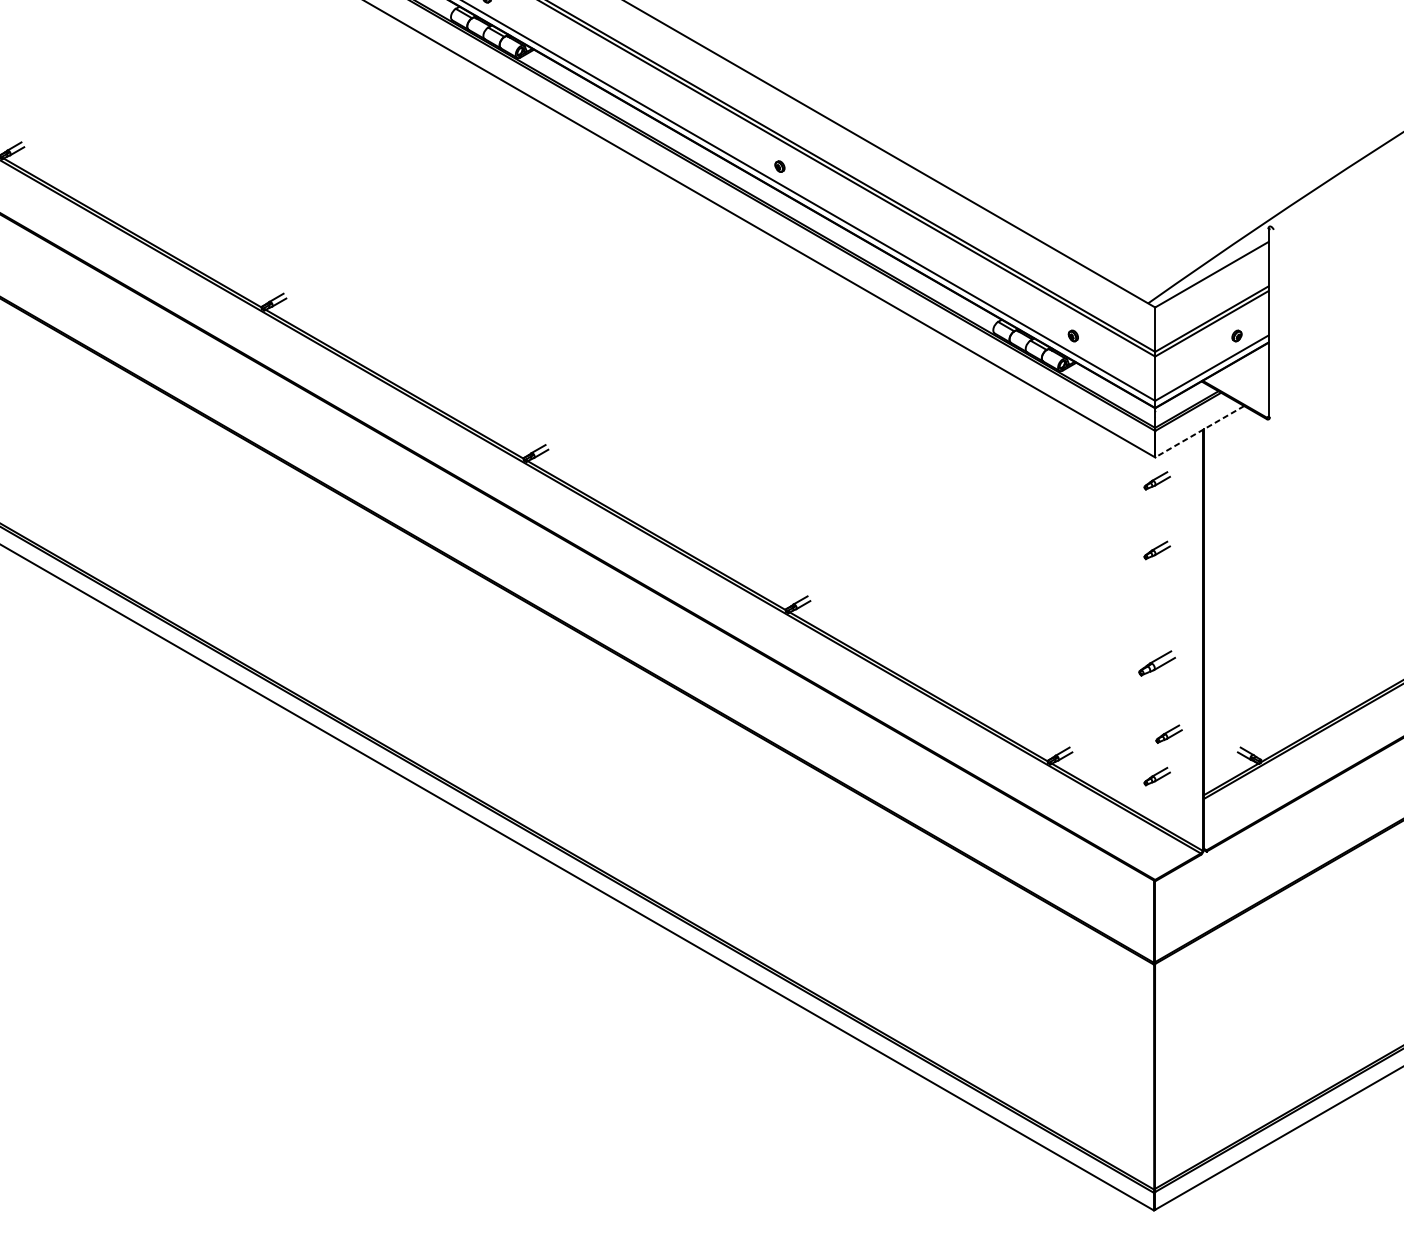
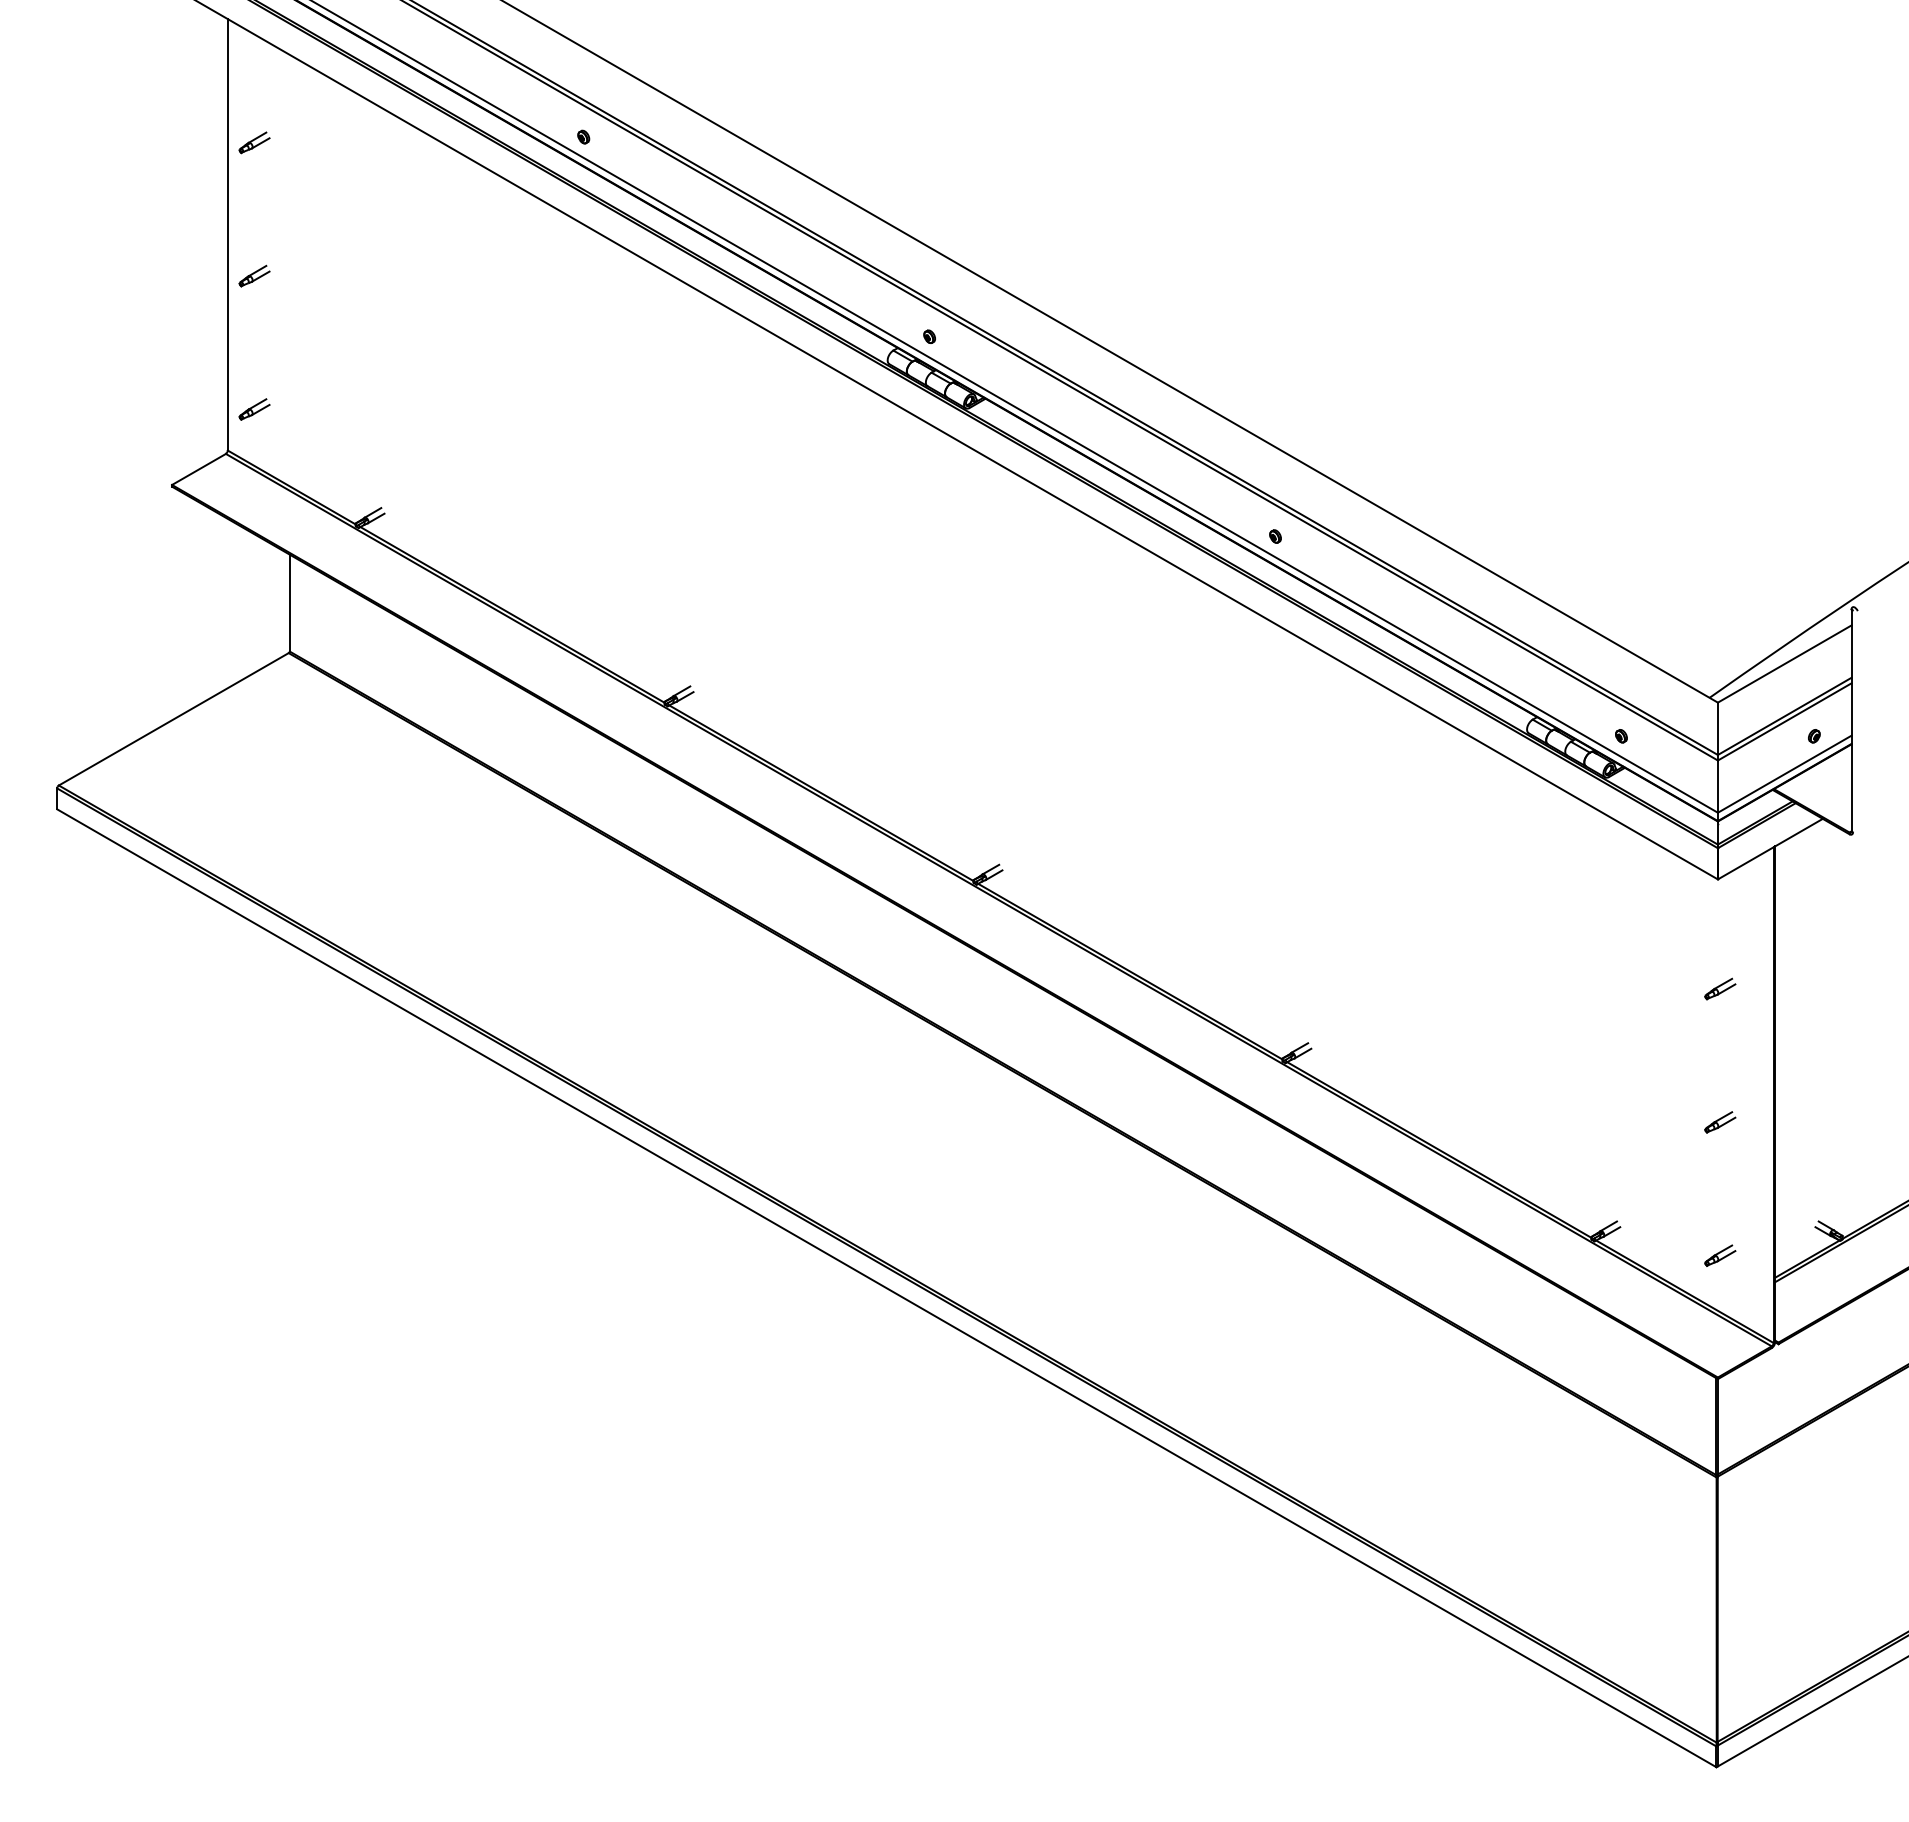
line: (1199, 432) -> (1770, 849), dashed -> solid
part: (1157, 480) -> (1720, 906), removed
part: (1157, 663) -> (1720, 1122), size x0.71
part: (1169, 734) -> (1734, 1205), removed

